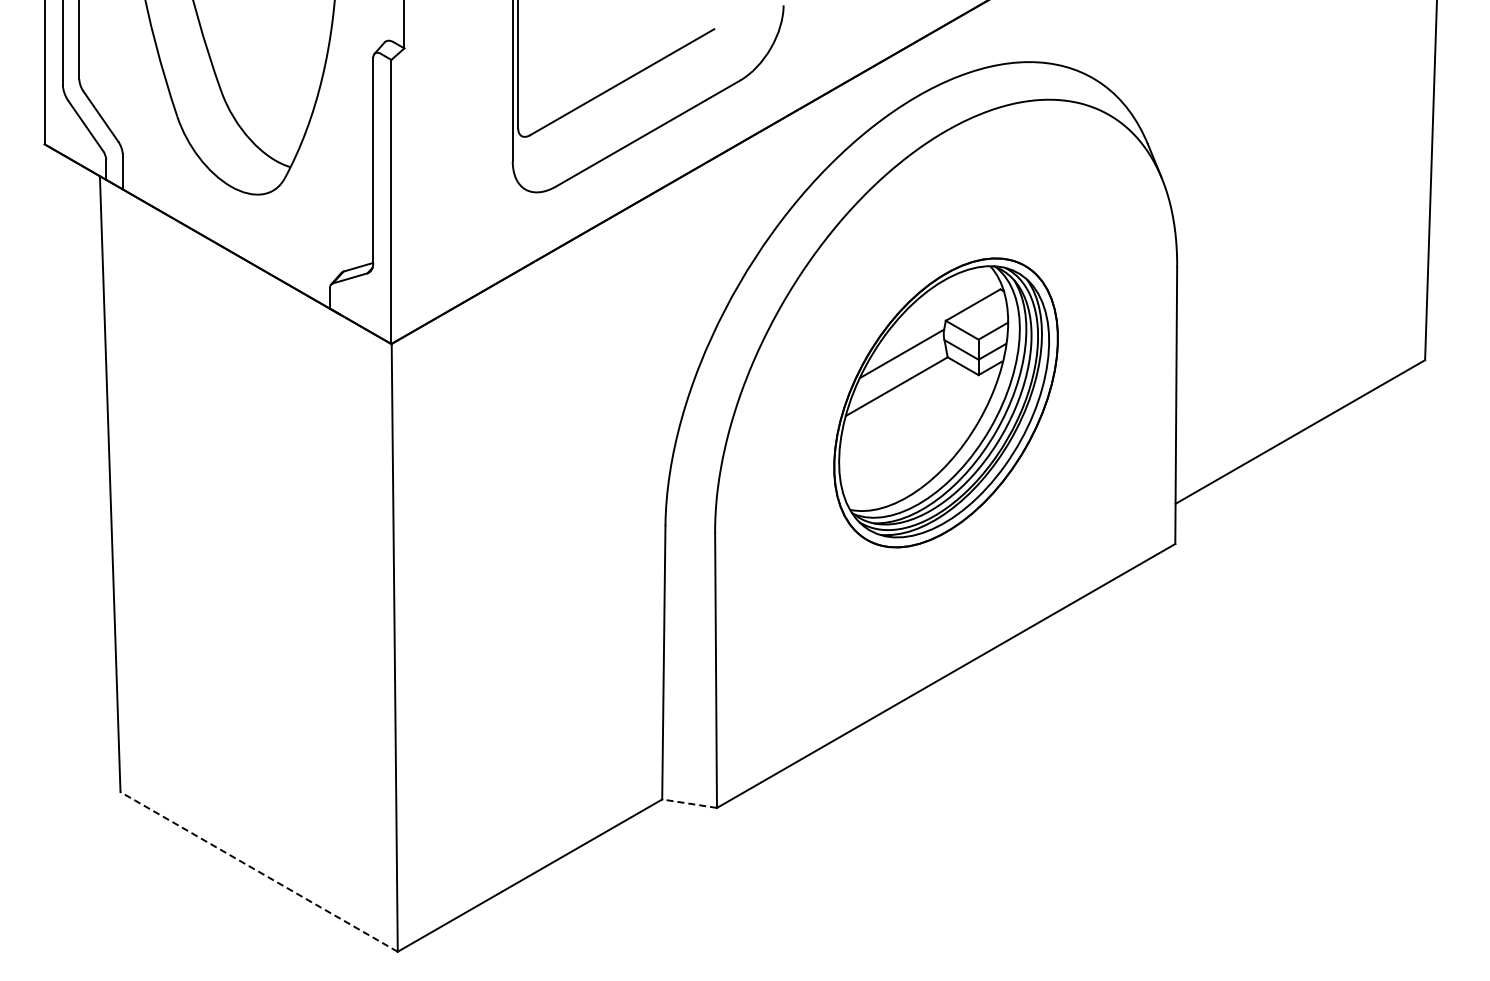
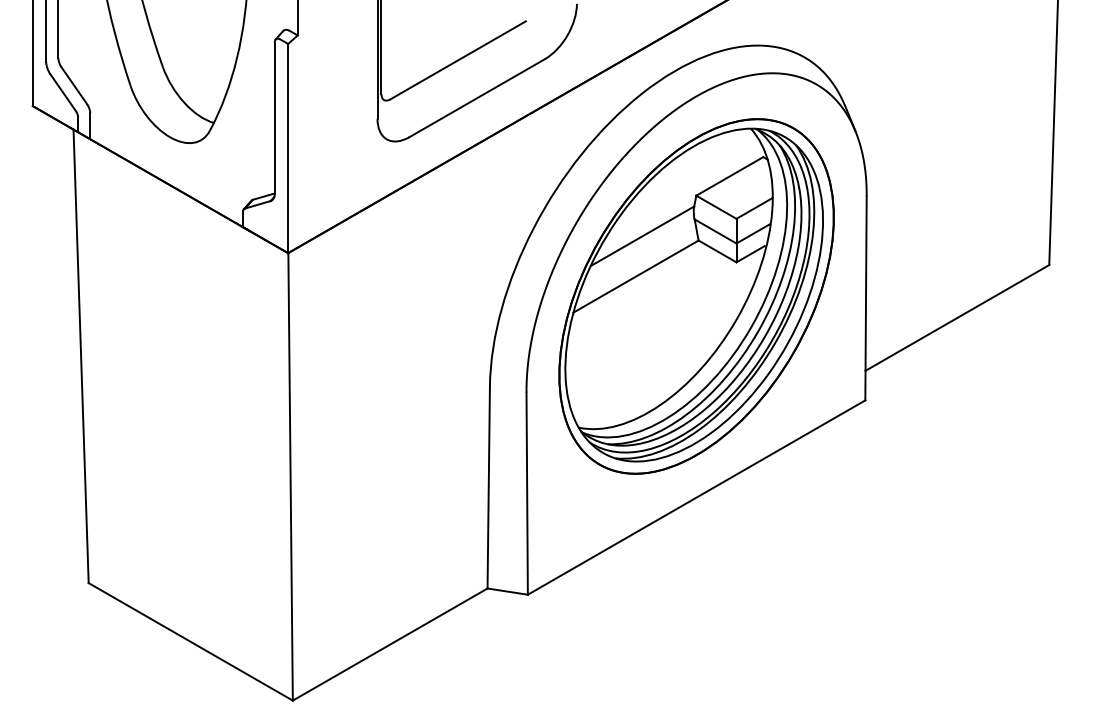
part: (945, 402) -> (696, 296), size x1.67
line: (689, 803) -> (507, 591), dashed -> solid
line: (259, 871) -> (191, 641), dashed -> solid

